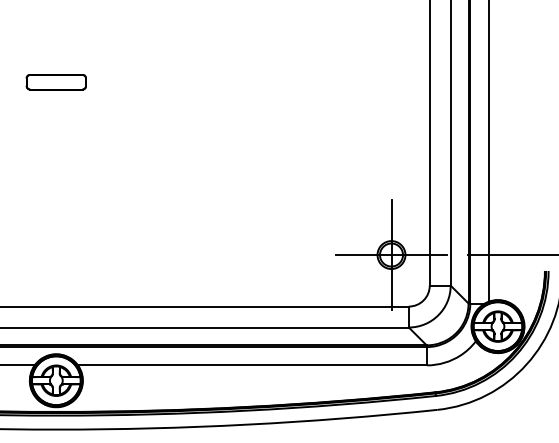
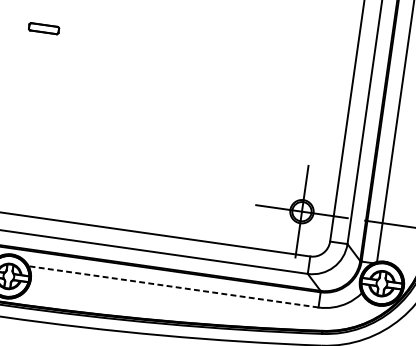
part: (55, 82) -> (43, 28), size x0.6
line: (252, 365) -> (173, 286), solid -> dashed

